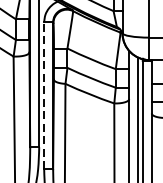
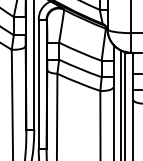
line: (43, 96) -> (38, 84), dashed -> solid

